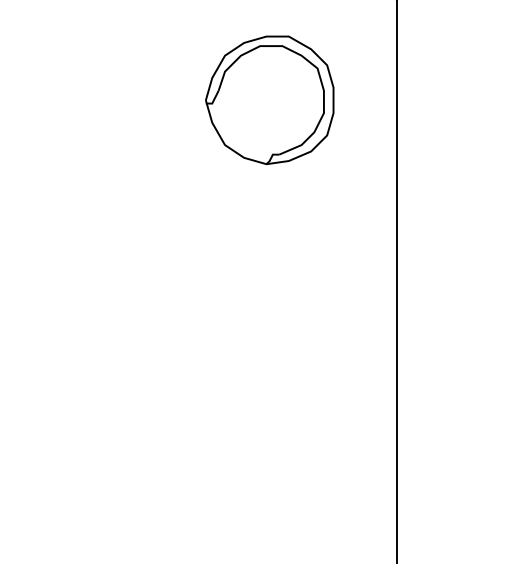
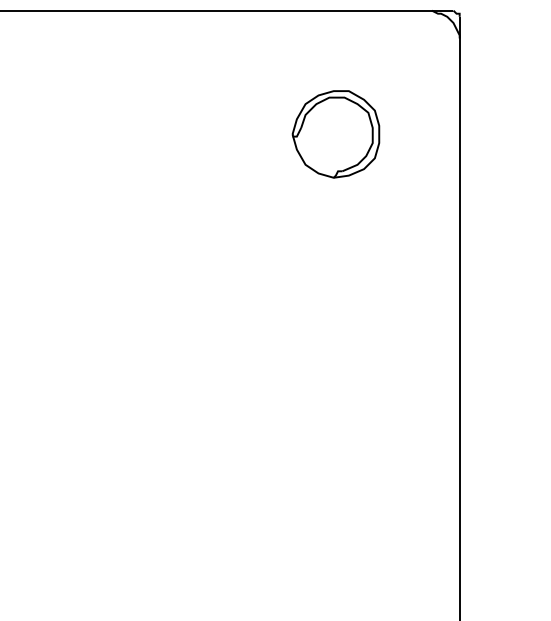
part: (269, 100) -> (335, 134), size x0.7

